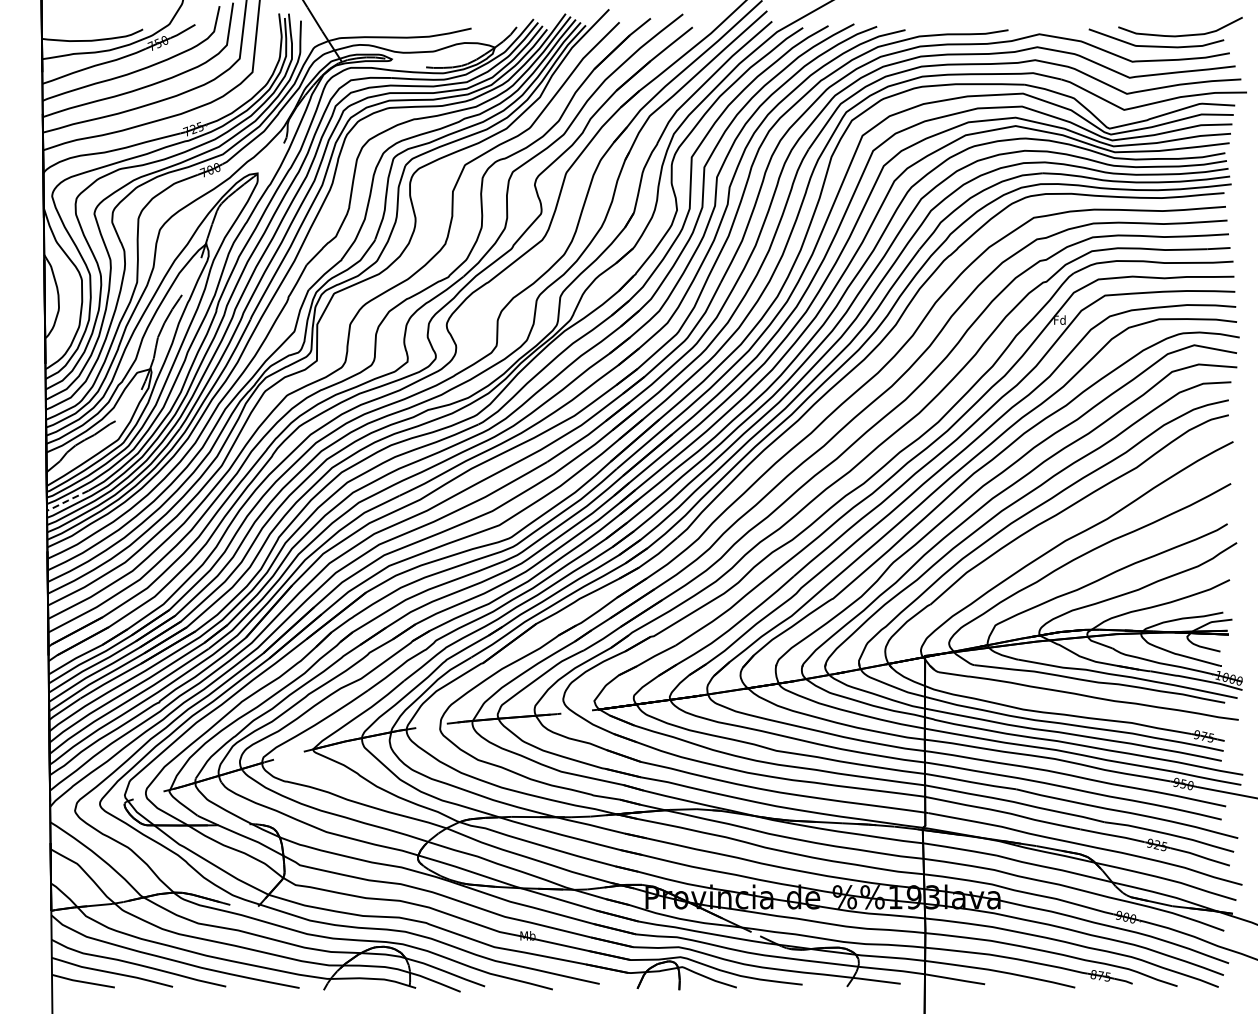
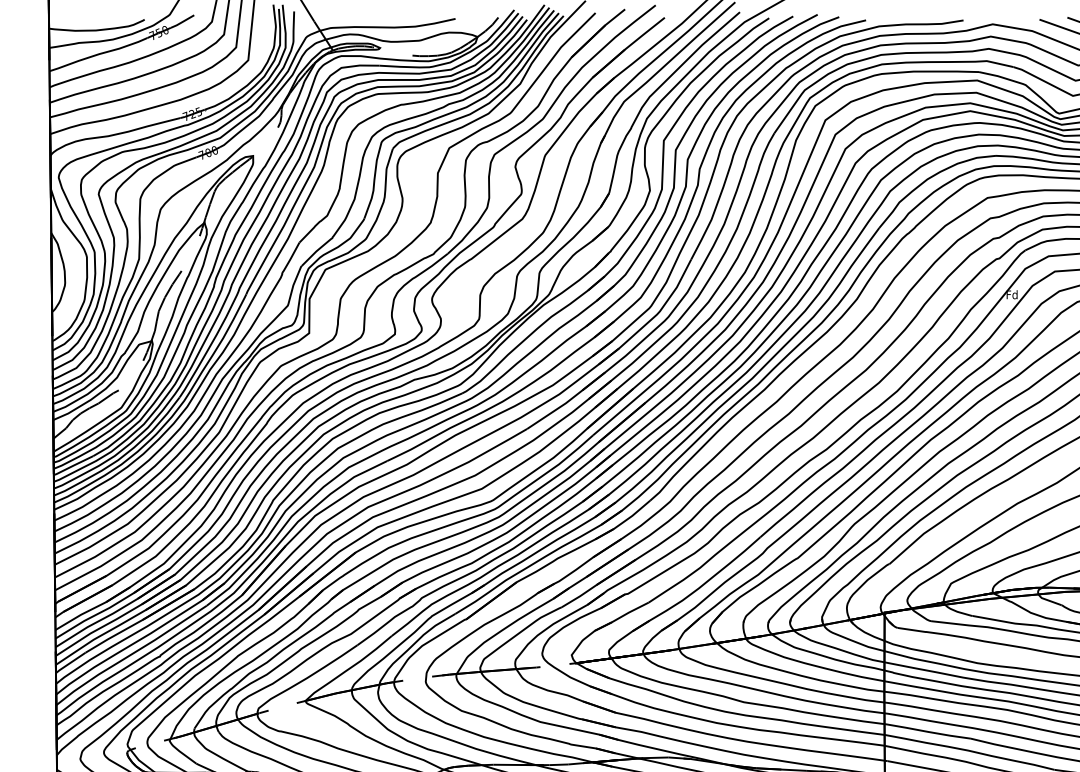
line: (67, 501) -> (73, 466), dashed -> solid

